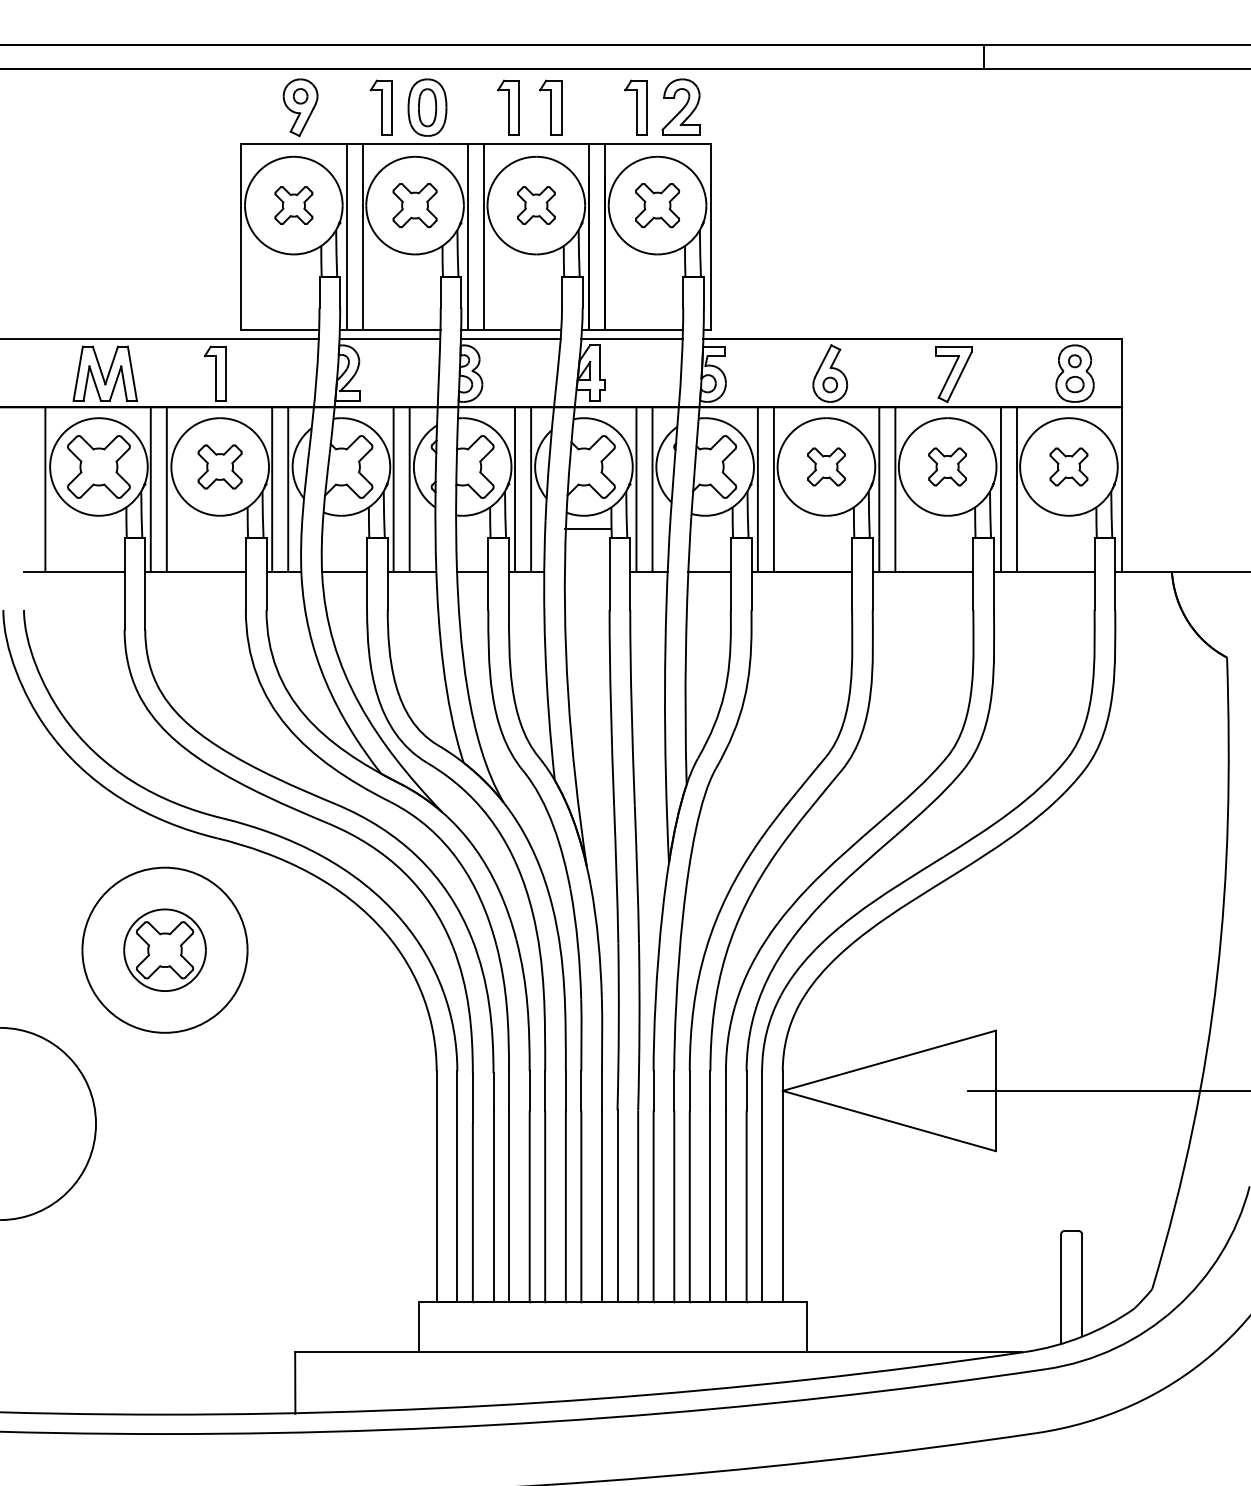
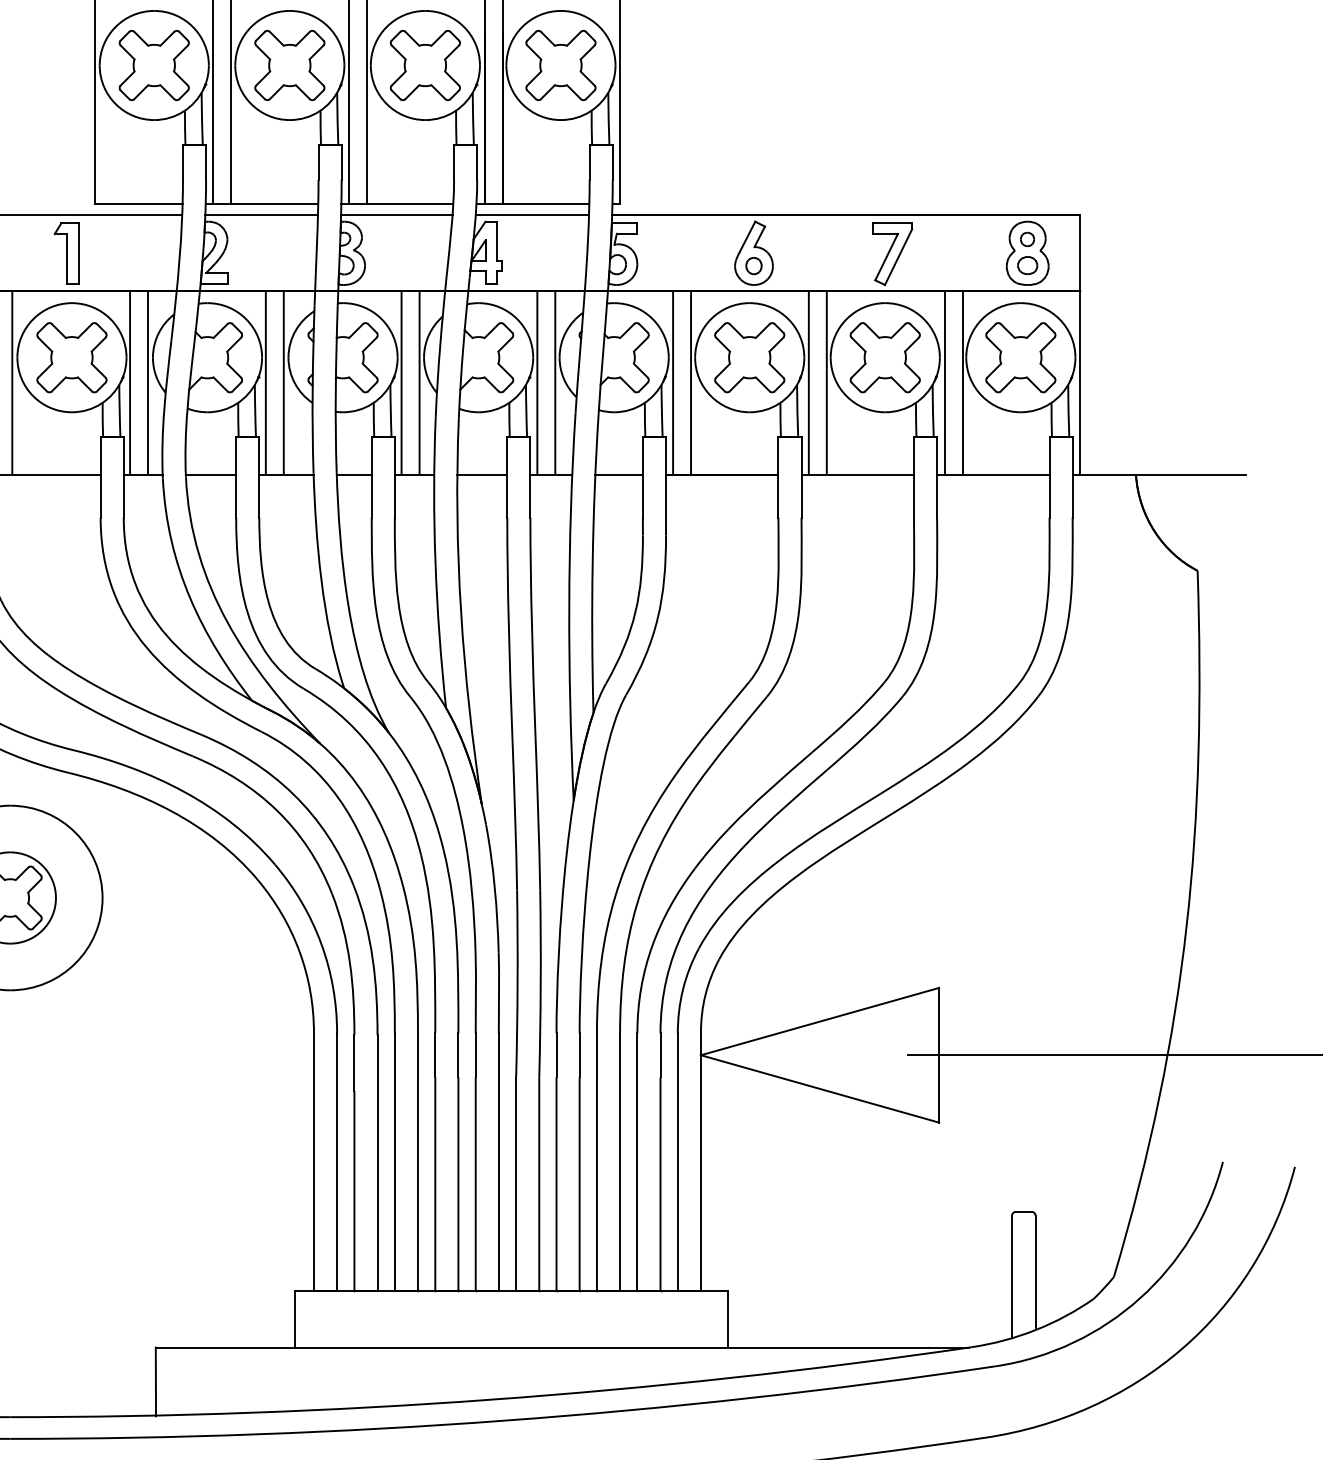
part: (293, 205) -> (153, 65), size x1.67
part: (414, 205) -> (289, 65), size x1.43
part: (536, 205) -> (425, 65), size x1.67
part: (657, 205) -> (560, 65), size x1.43
part: (219, 466) -> (71, 357), size x1.43
part: (826, 466) -> (749, 357), size x1.67
part: (947, 466) -> (885, 357), size x1.67
part: (1068, 466) -> (1020, 357), size x1.67
line: (586, 528) -> (481, 474), moved

